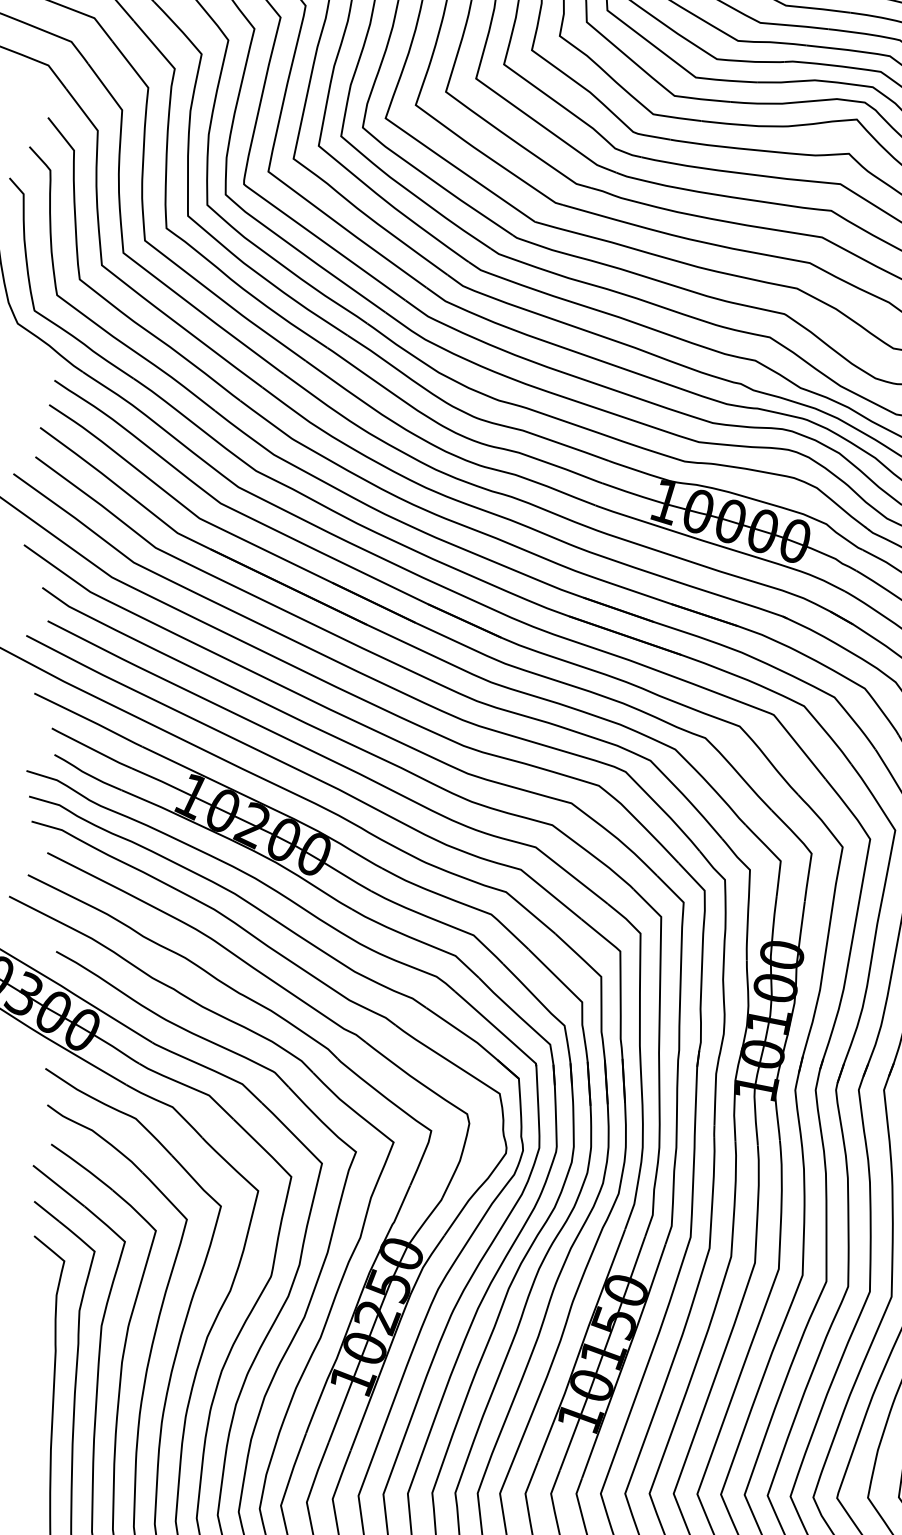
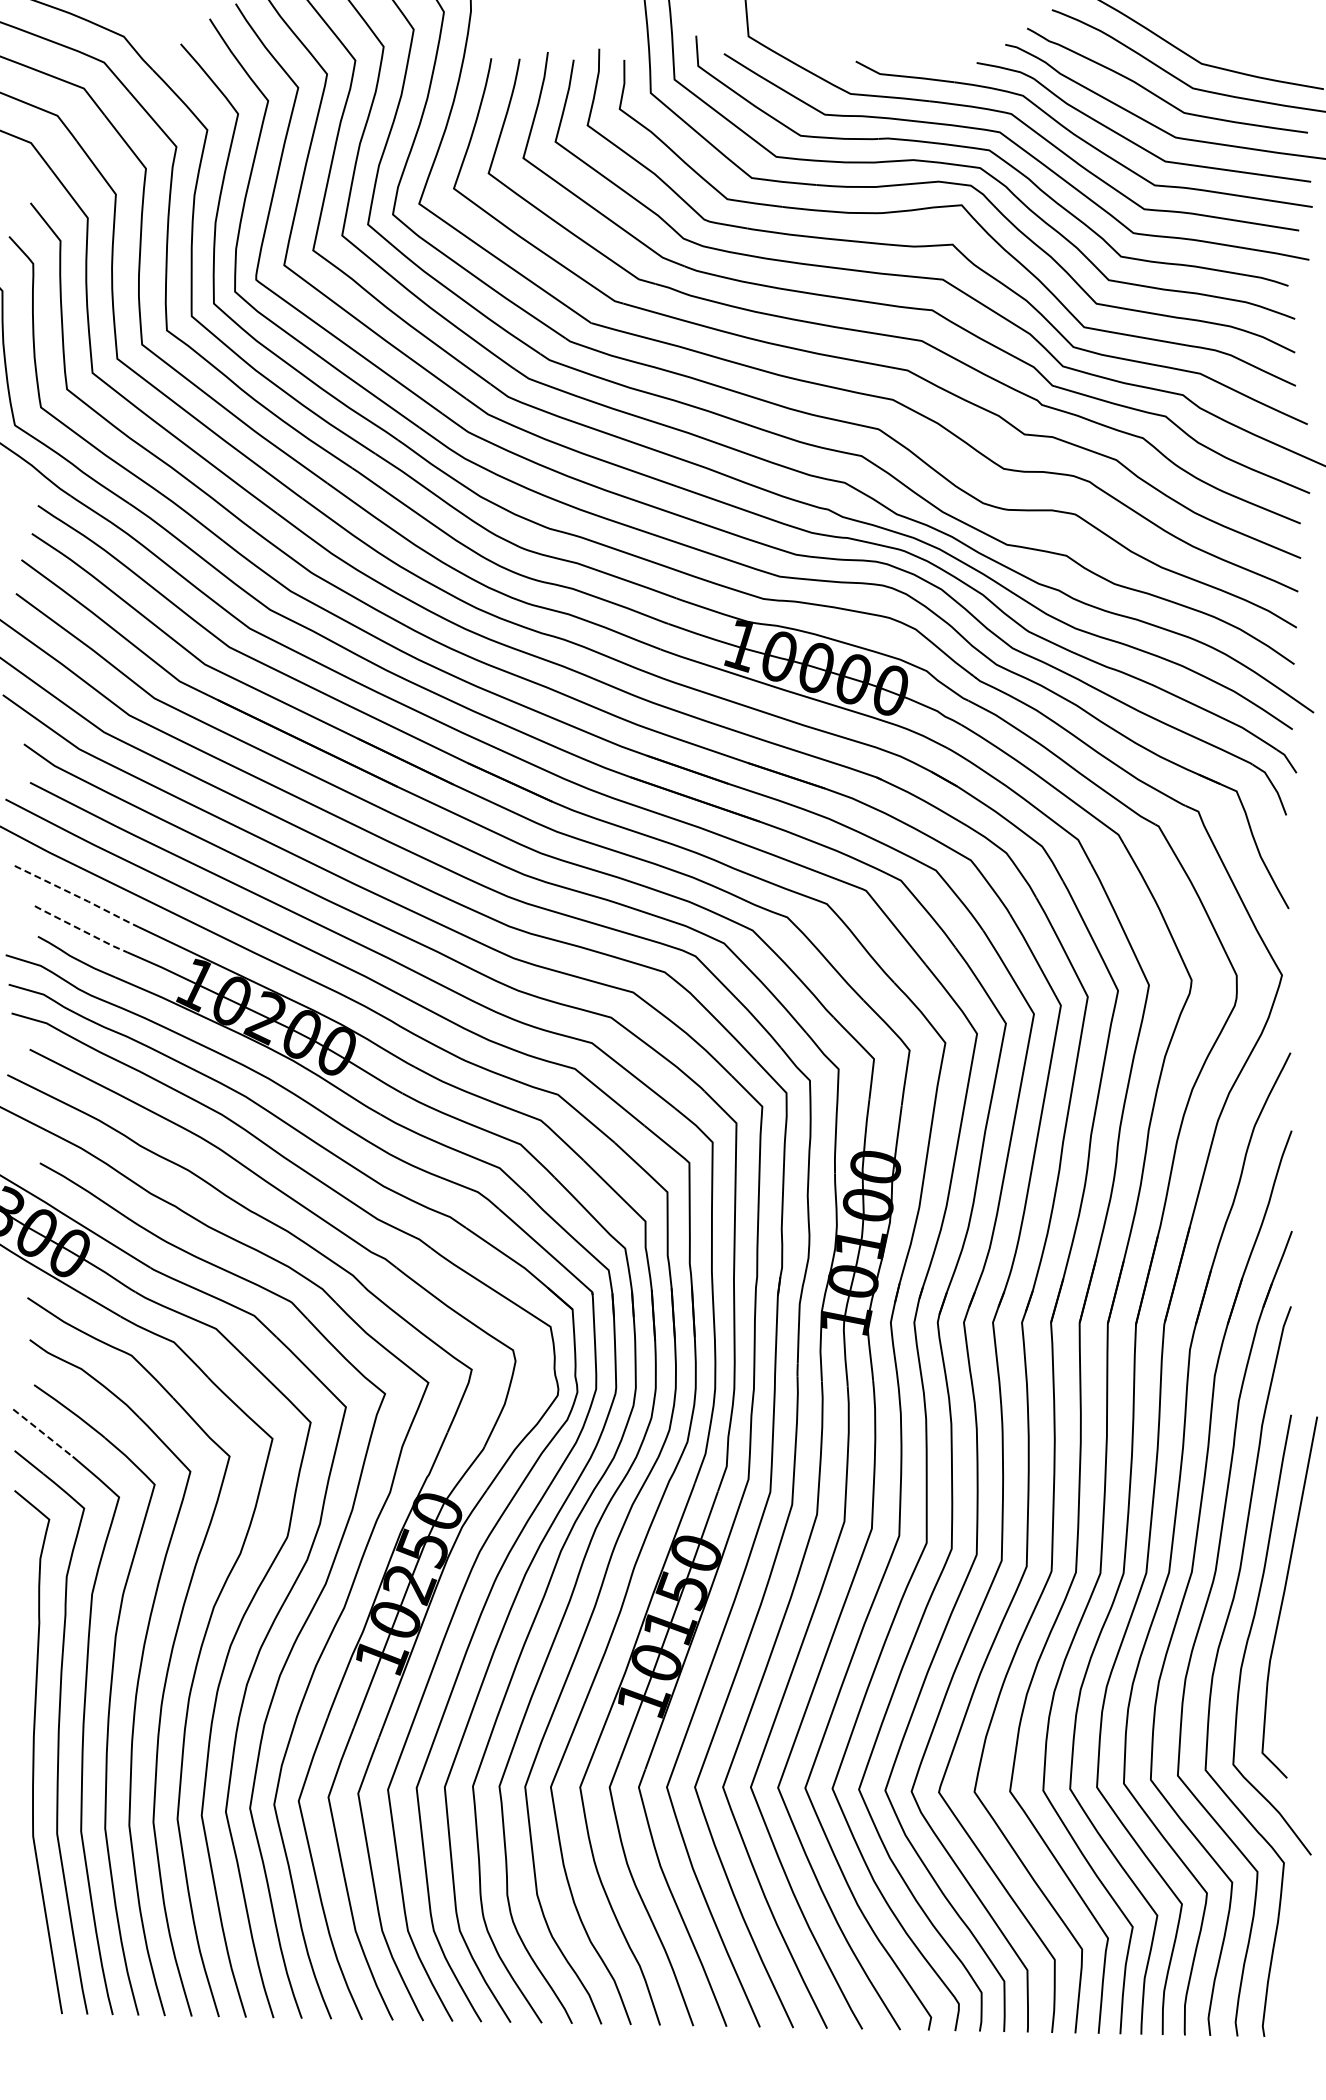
line: (89, 719) -> (78, 896), solid -> dashed
line: (91, 748) -> (80, 929), solid -> dashed
line: (58, 1186) -> (42, 1433), solid -> dashed

